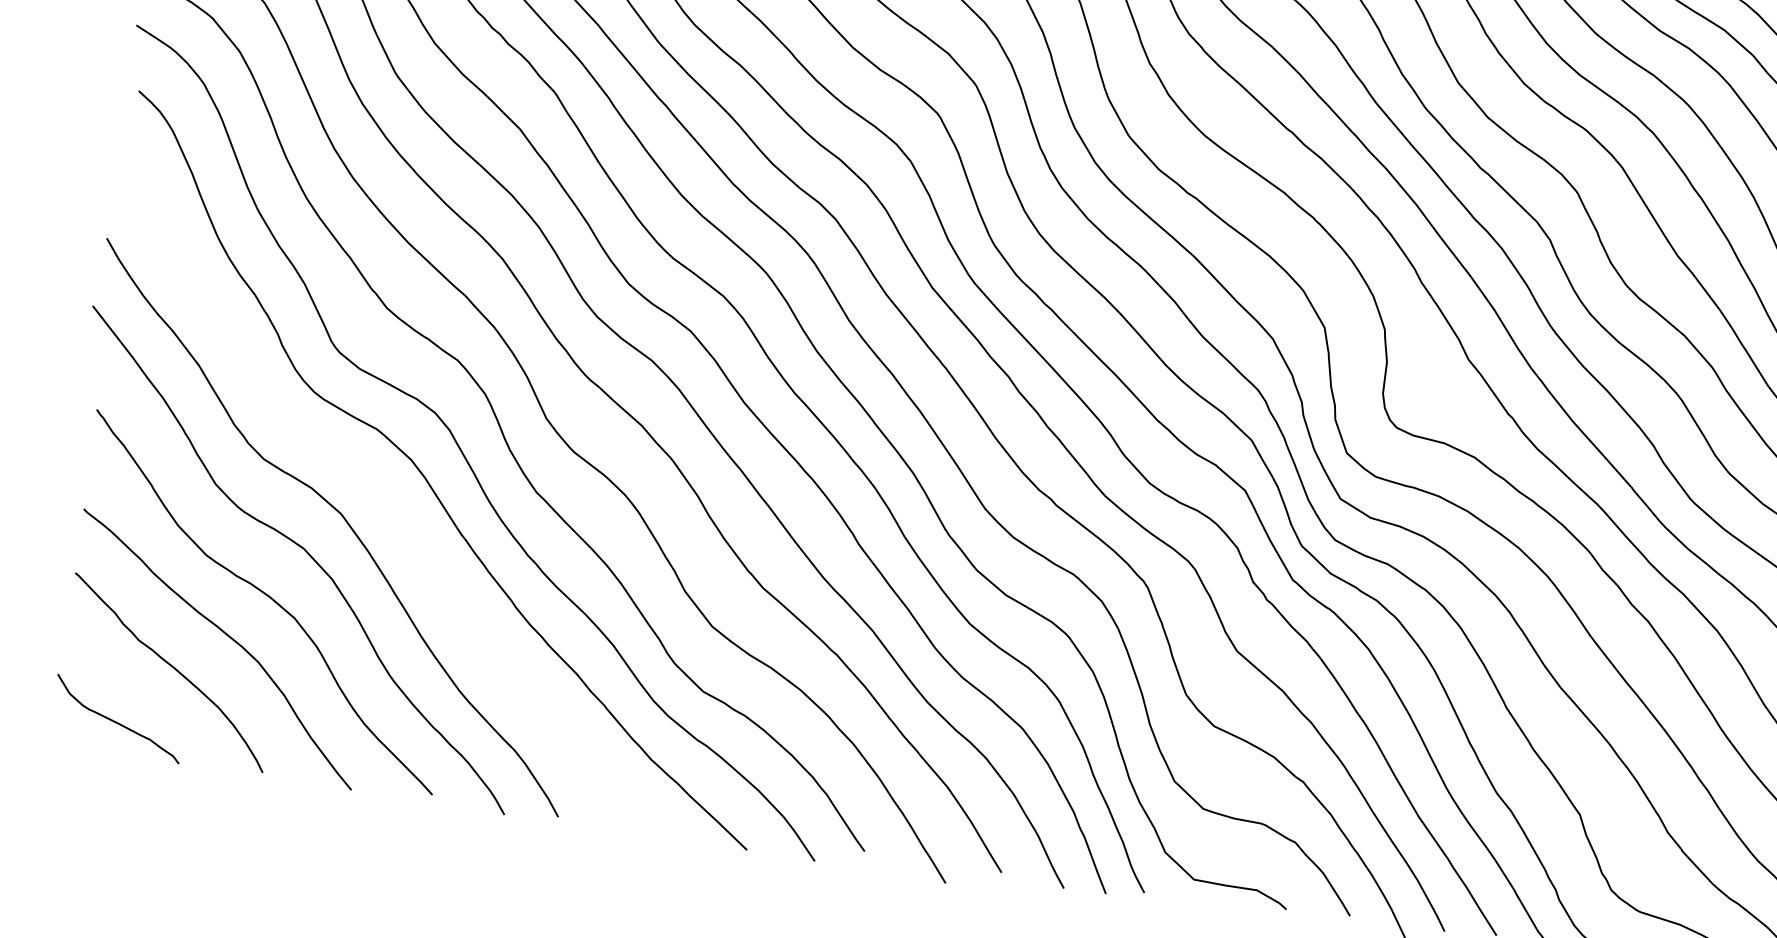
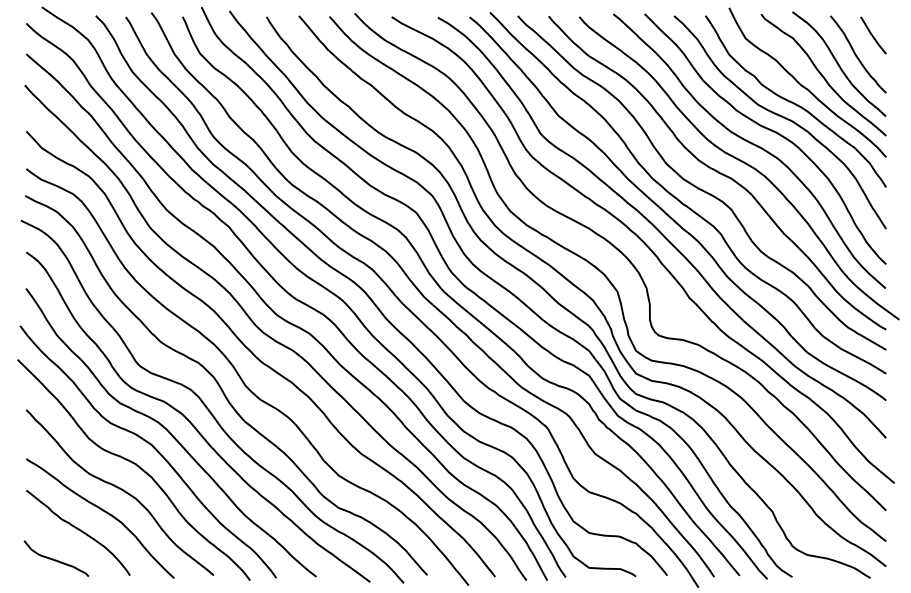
curve: (382, 493) -> (170, 432), added

